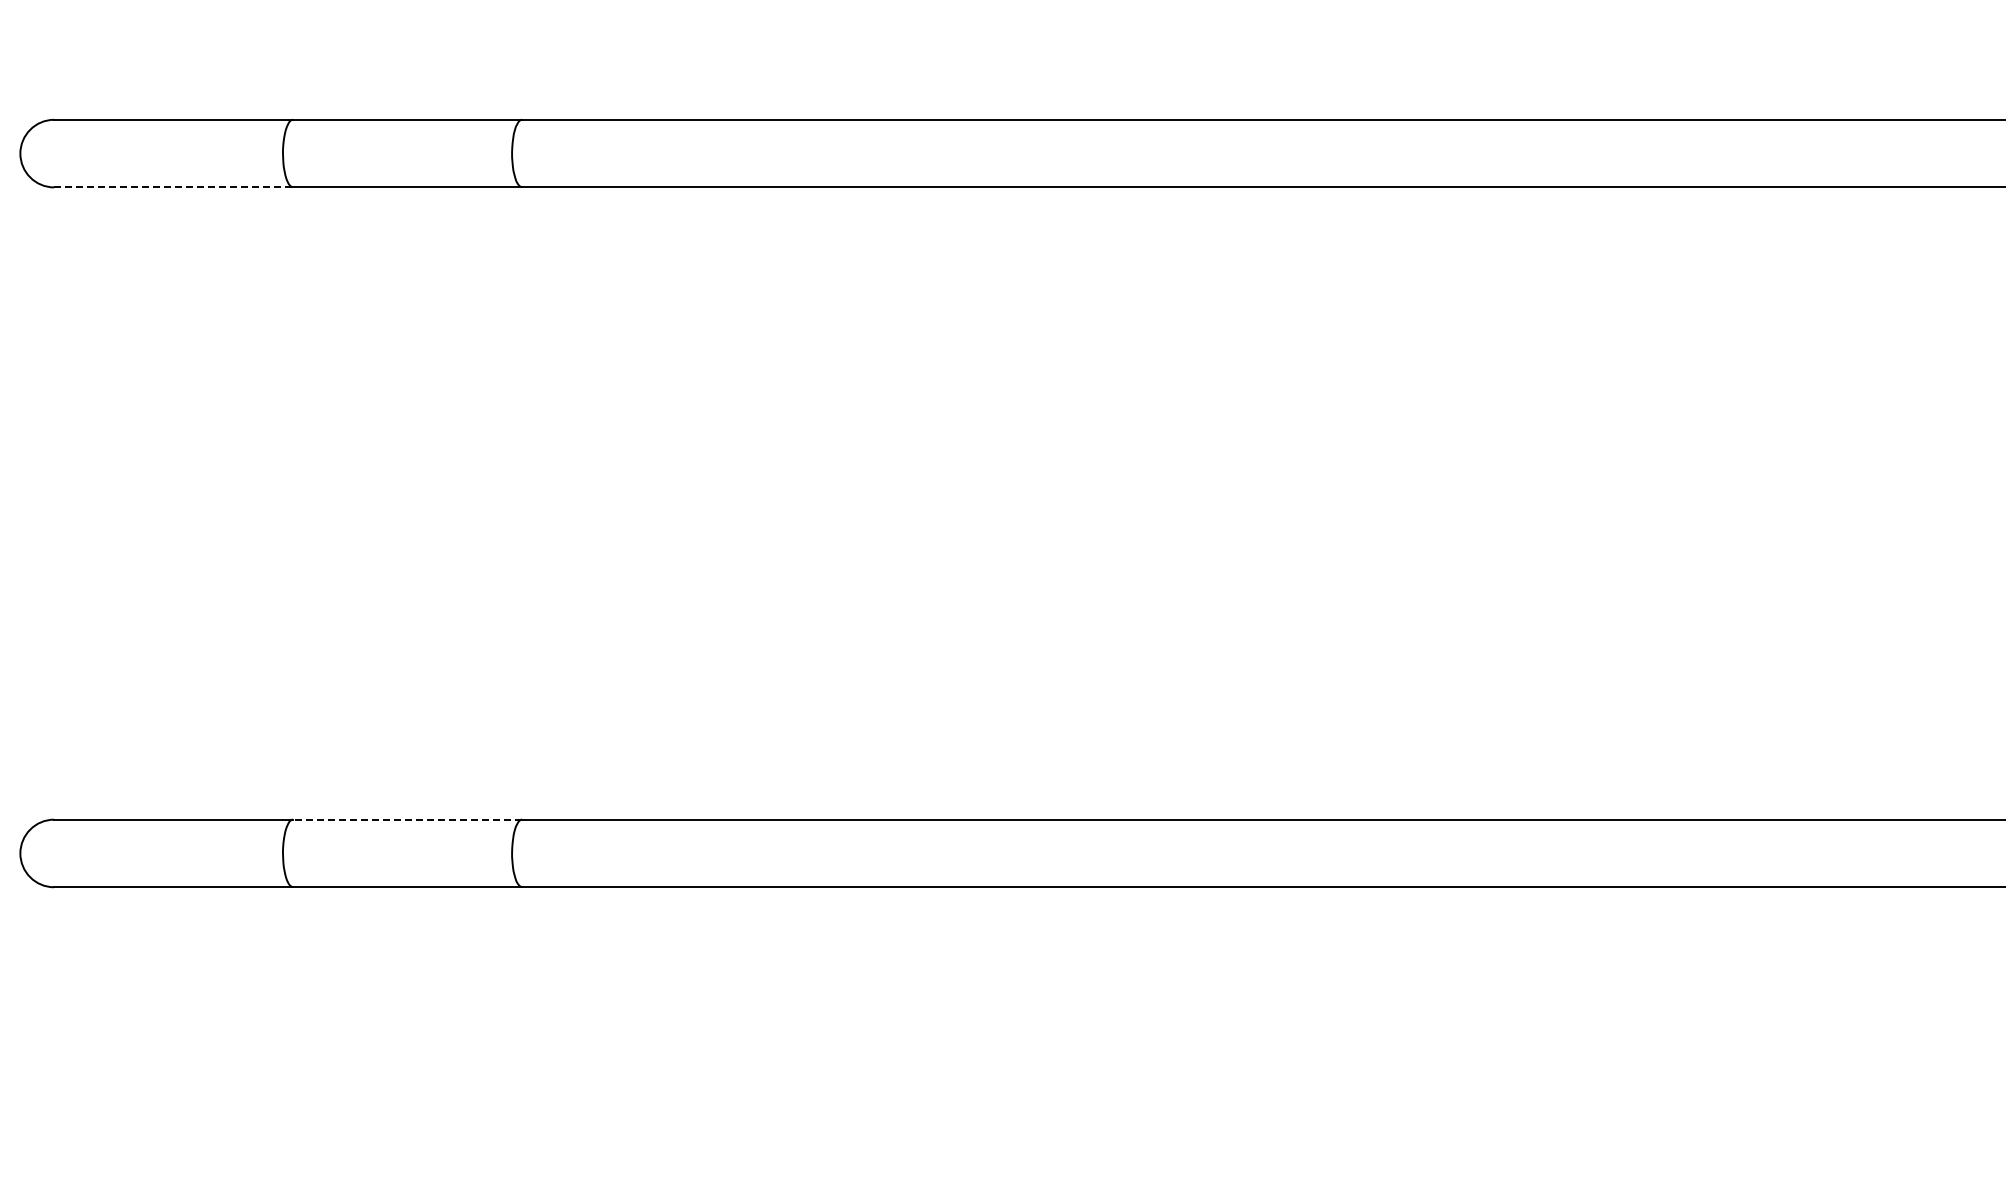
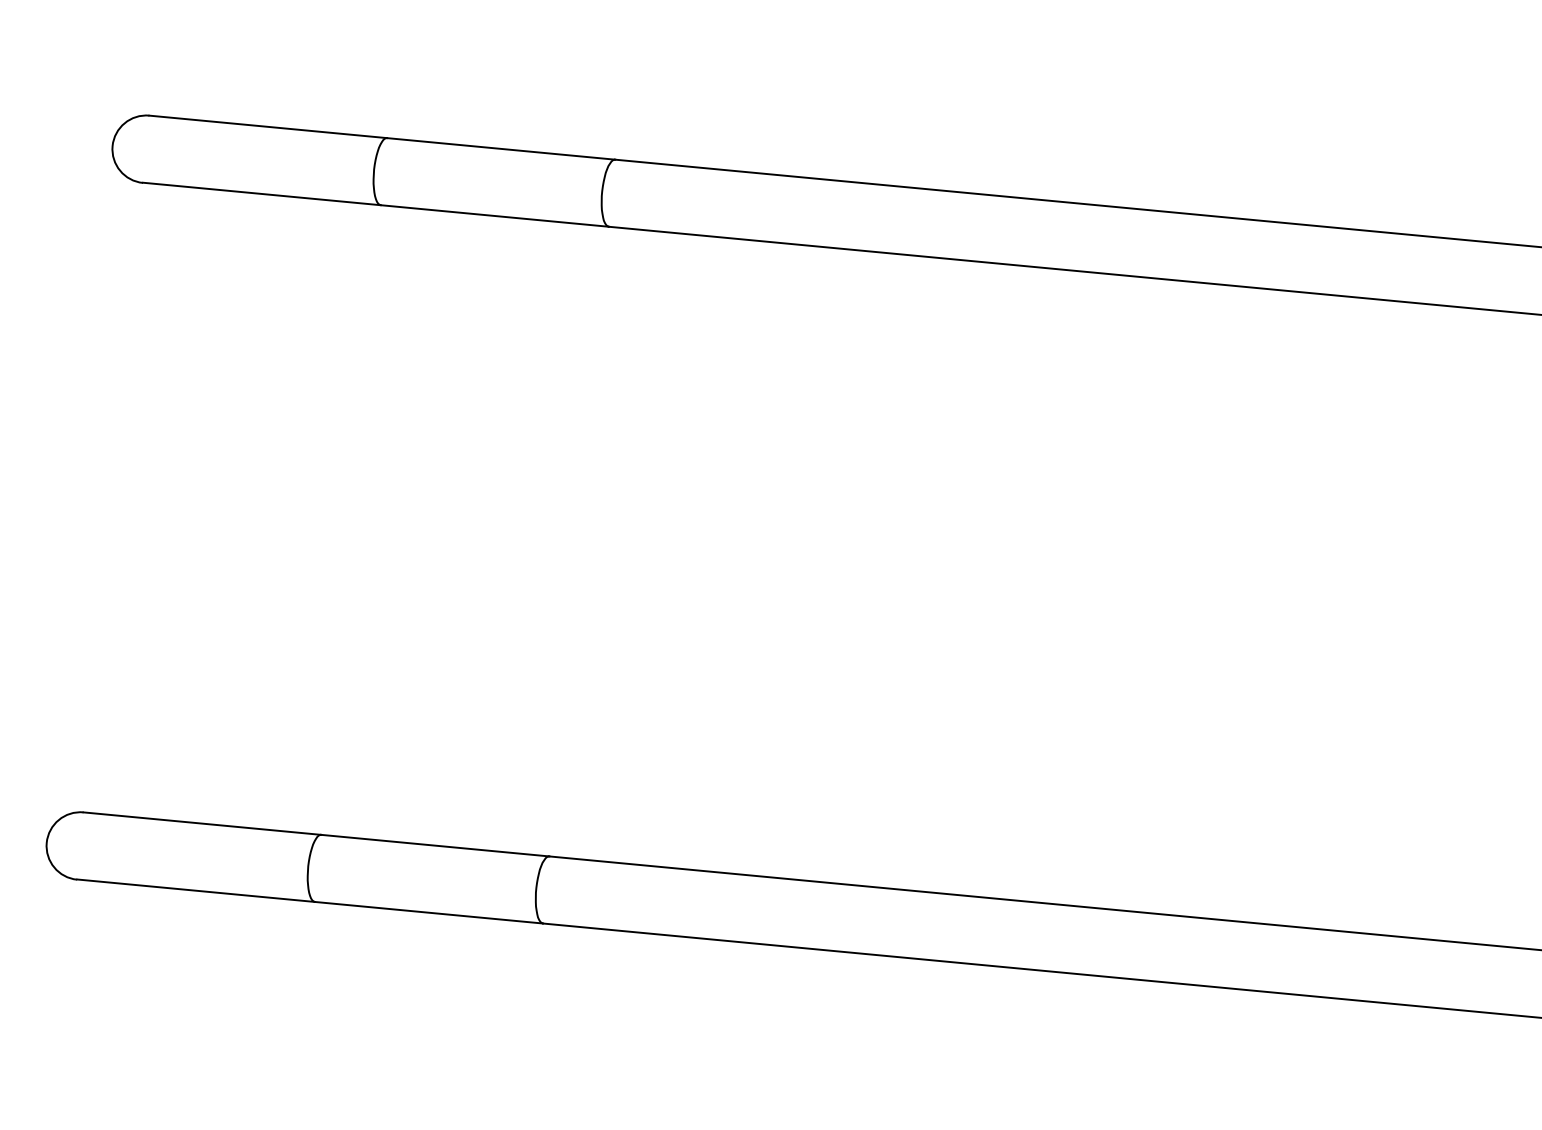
line: (174, 187) -> (262, 194), dashed -> solid
line: (407, 819) -> (435, 845), dashed -> solid

